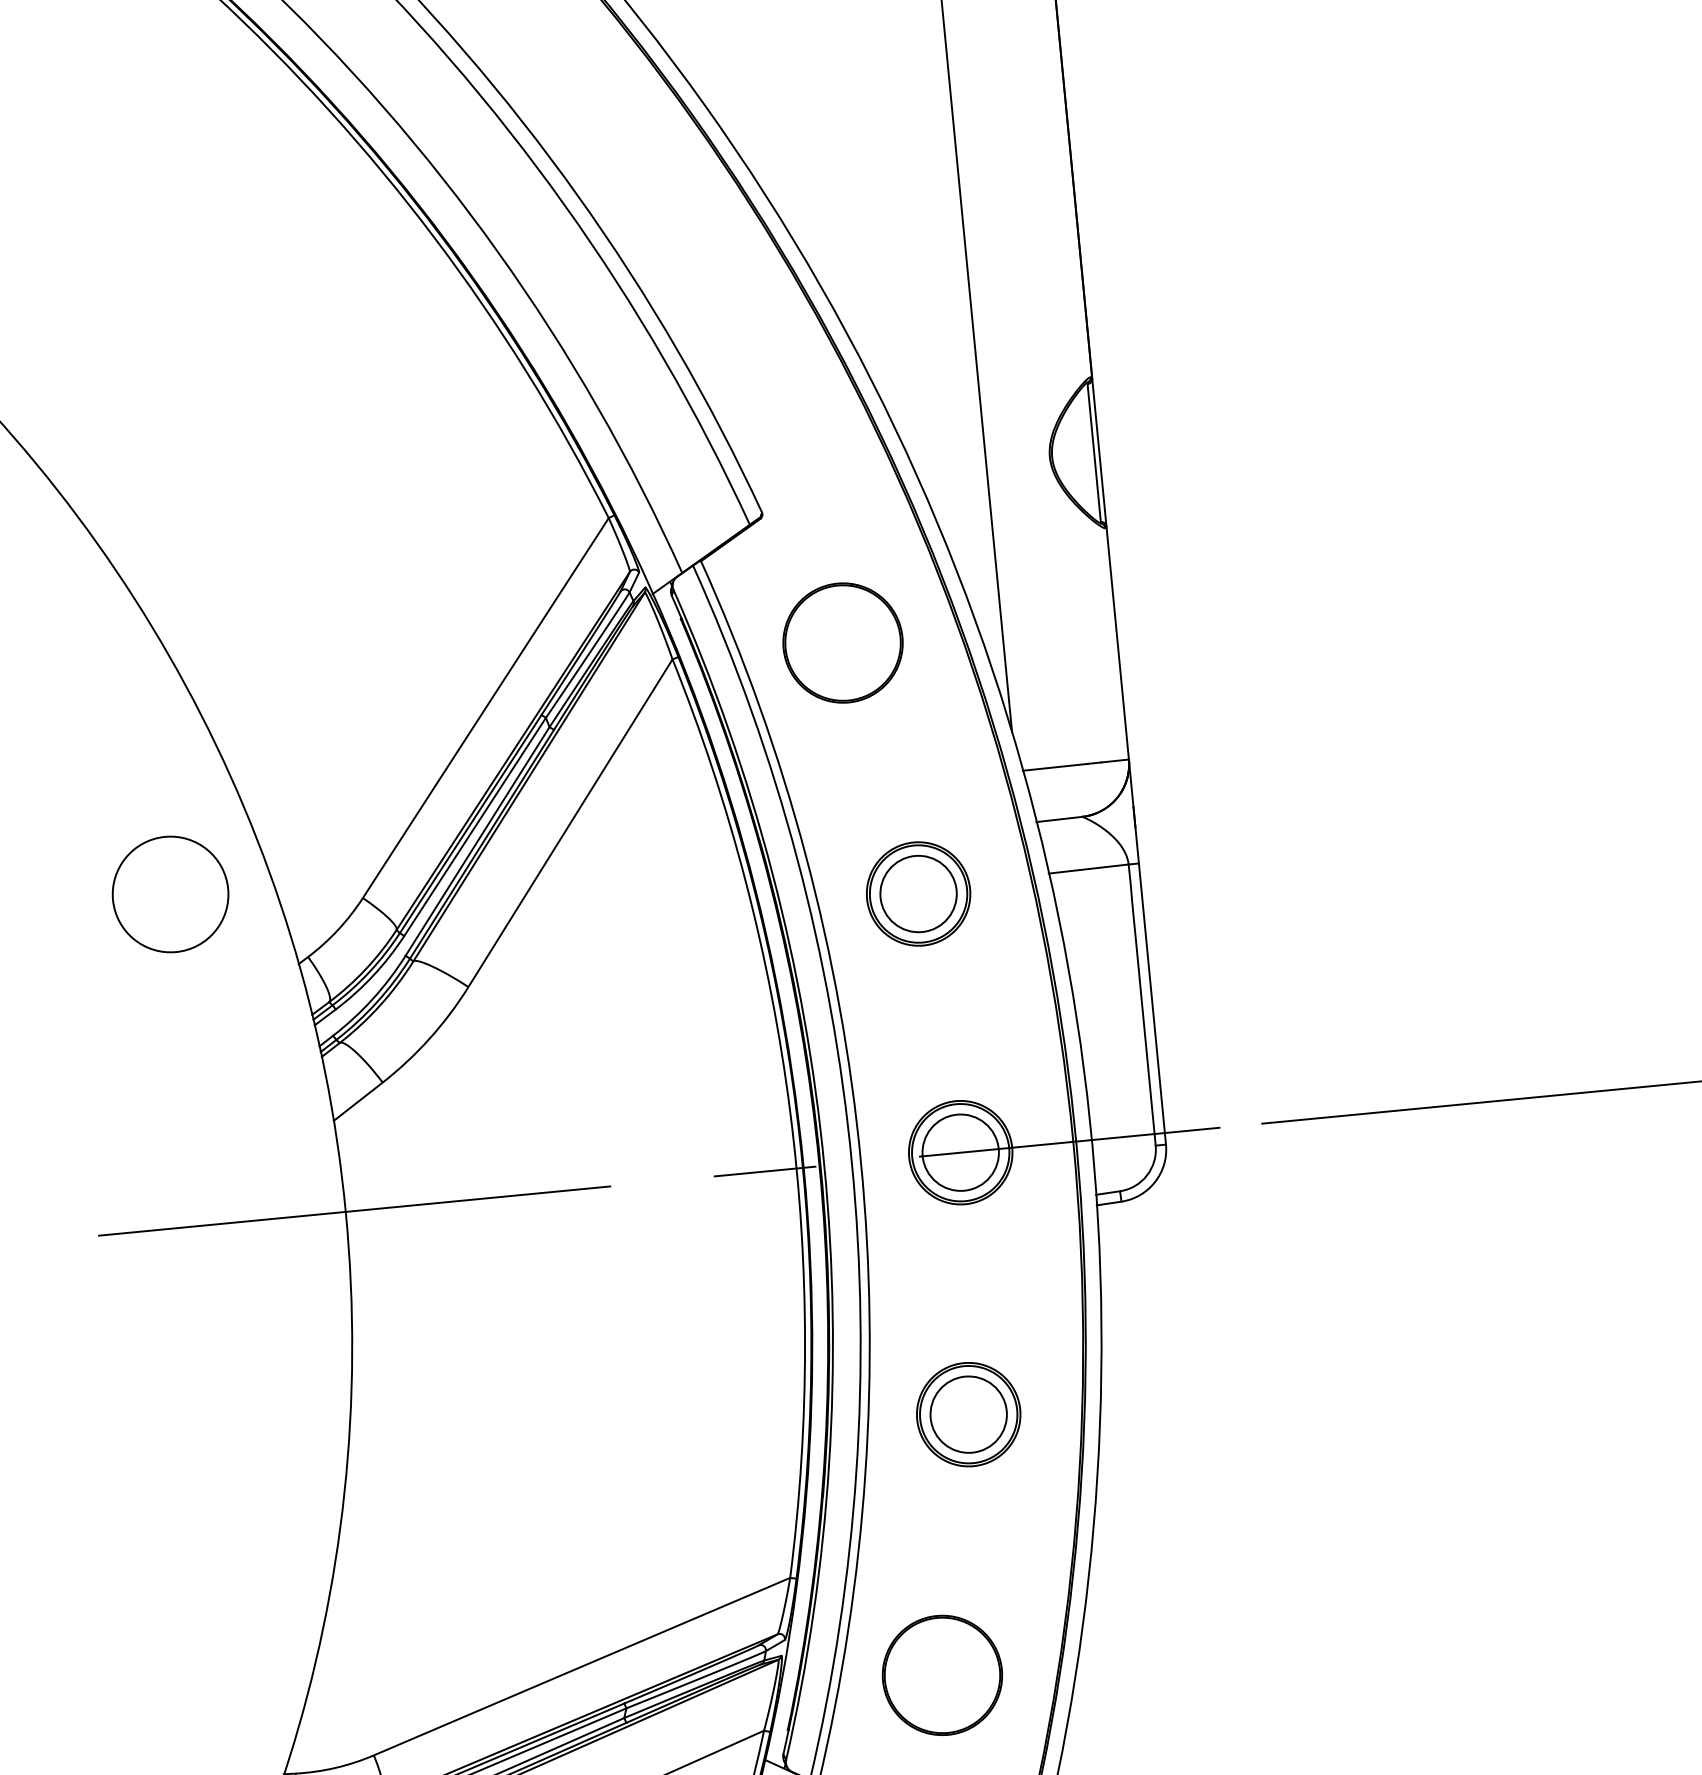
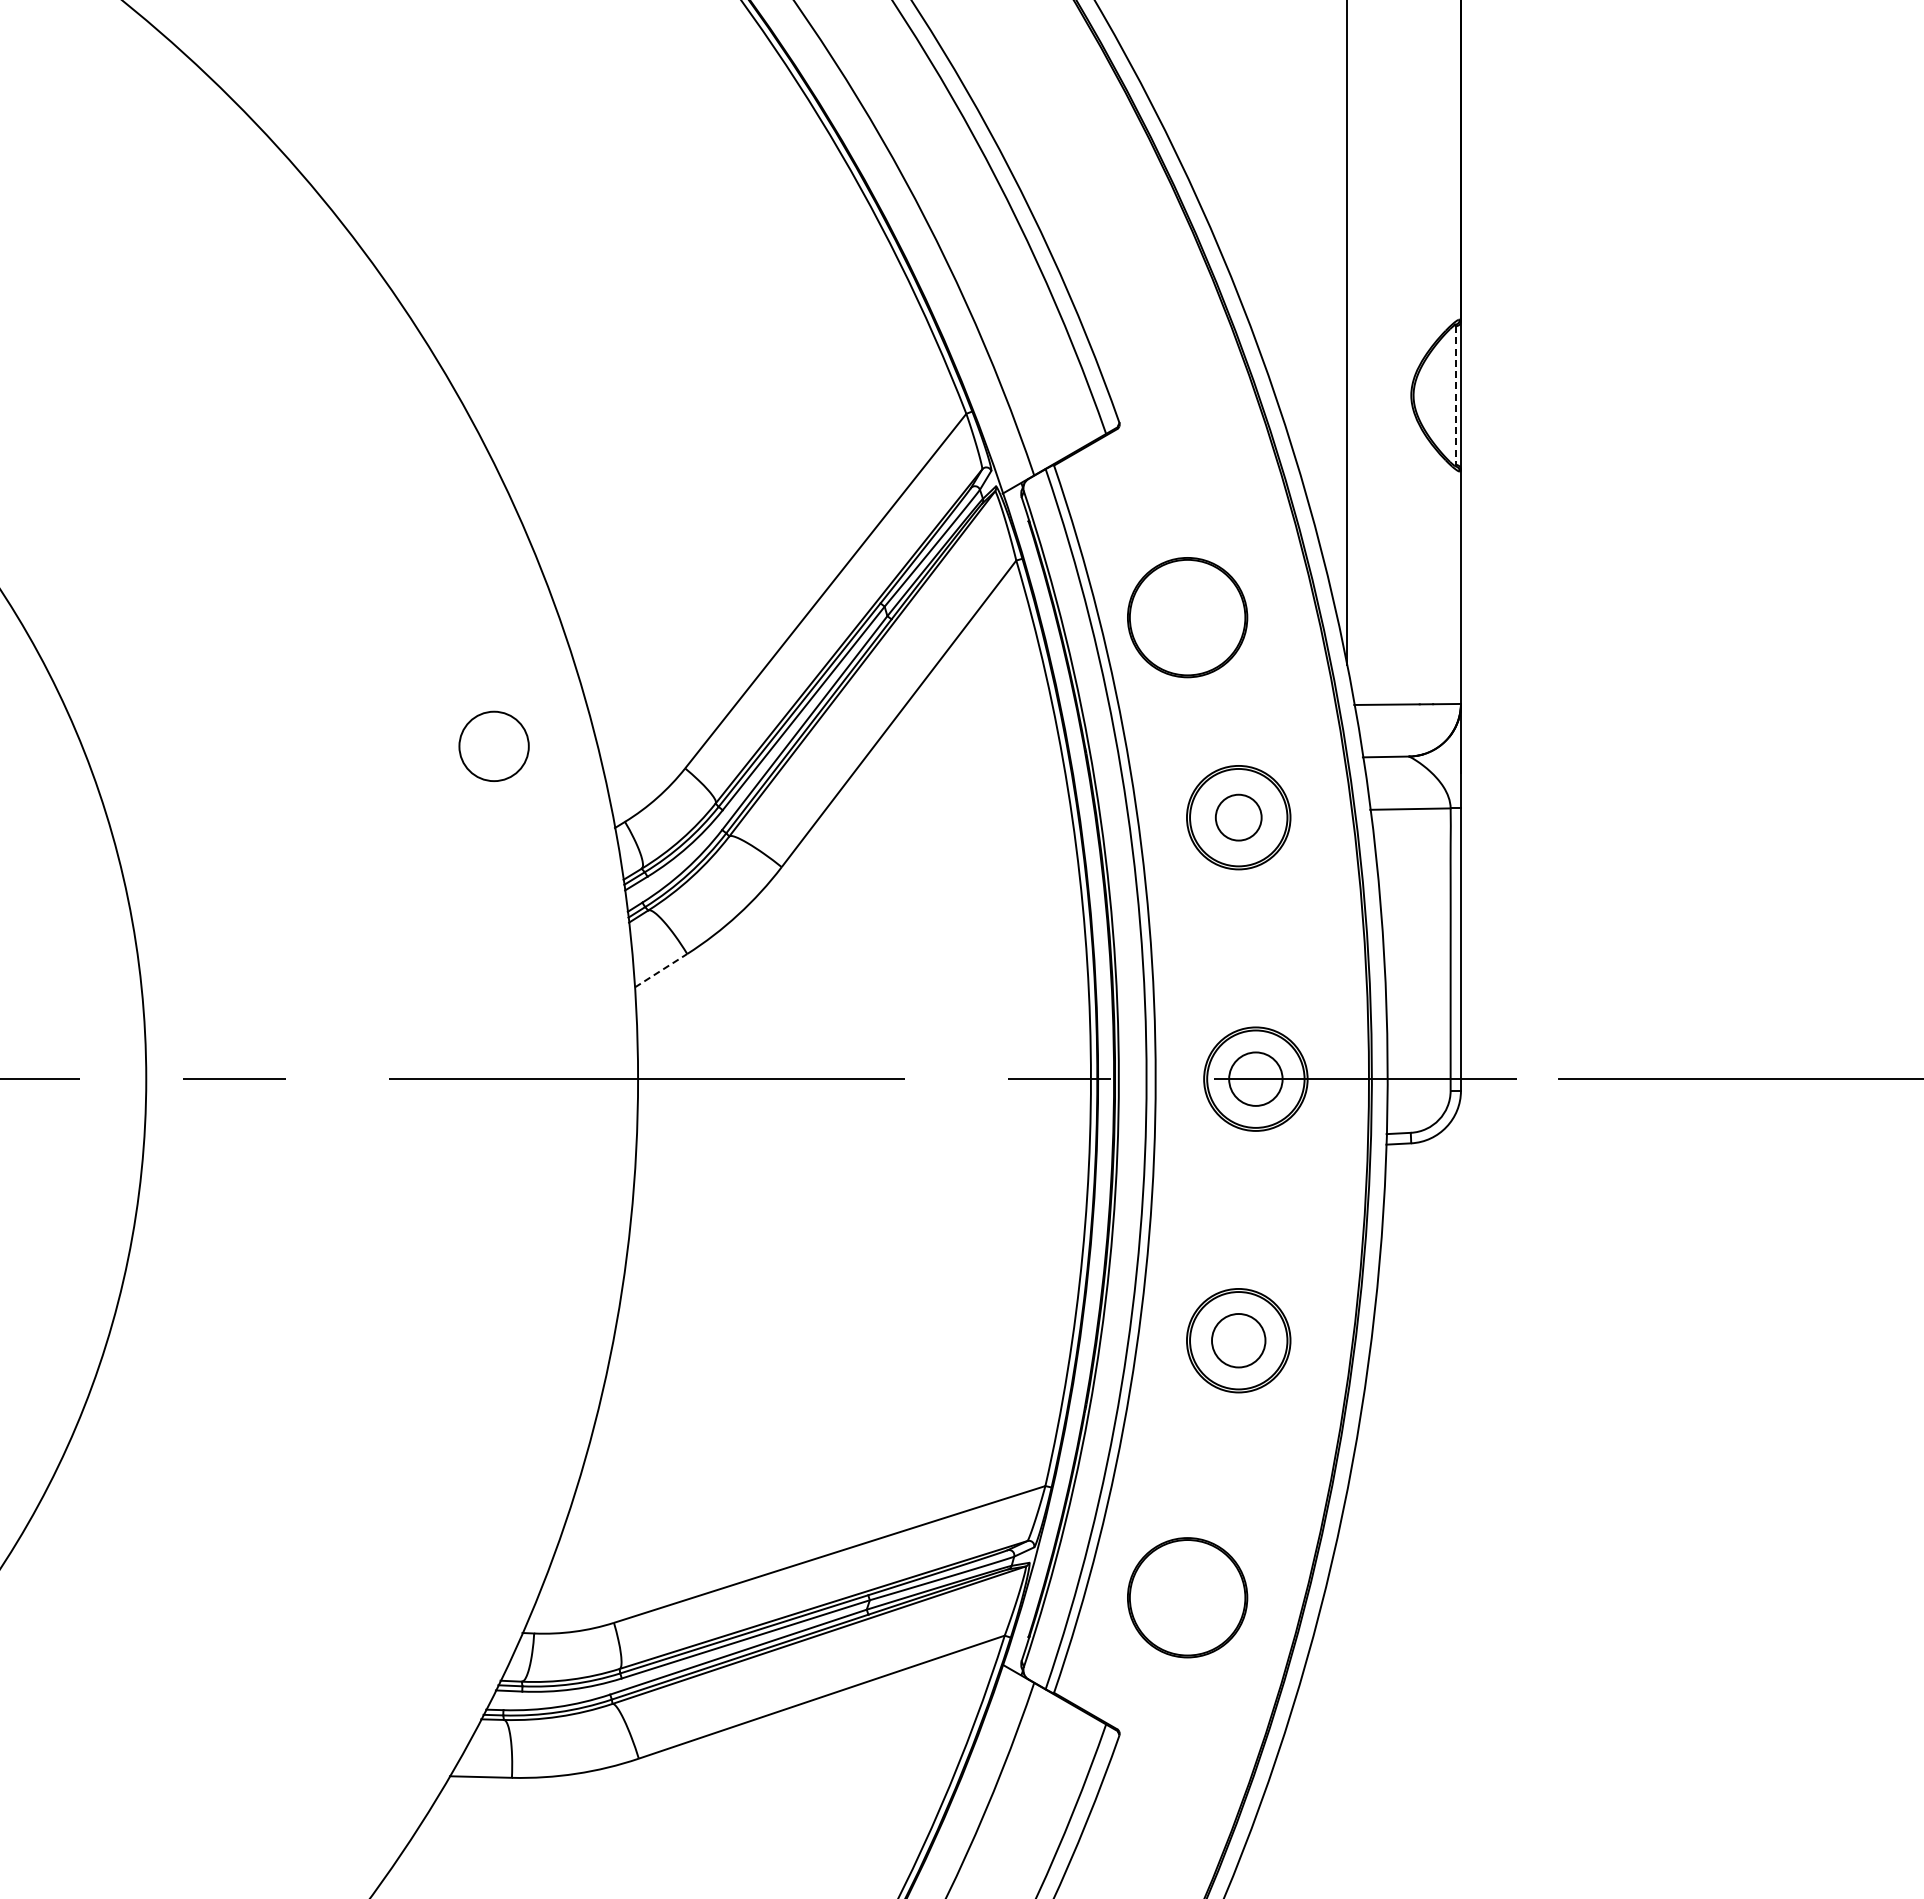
line: (1093, 454) -> (1455, 396), solid -> dashed
part: (842, 642) -> (1187, 617), moved
circle: (918, 893) -> (1238, 817), size x0.6
circle: (169, 894) -> (493, 746), size x0.6
line: (358, 1101) -> (661, 970), solid -> dashed
circle: (960, 1153) -> (1255, 1079), size x0.7
circle: (968, 1414) -> (1238, 1340), size x0.7

